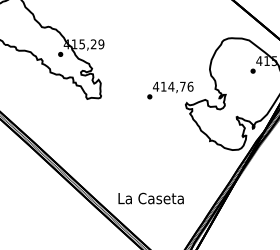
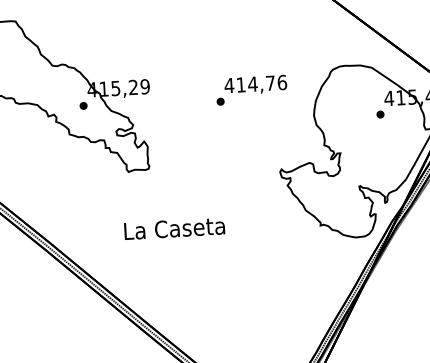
text: (170, 90) -> (251, 90), moved
text: (150, 198) -> (173, 228), moved

